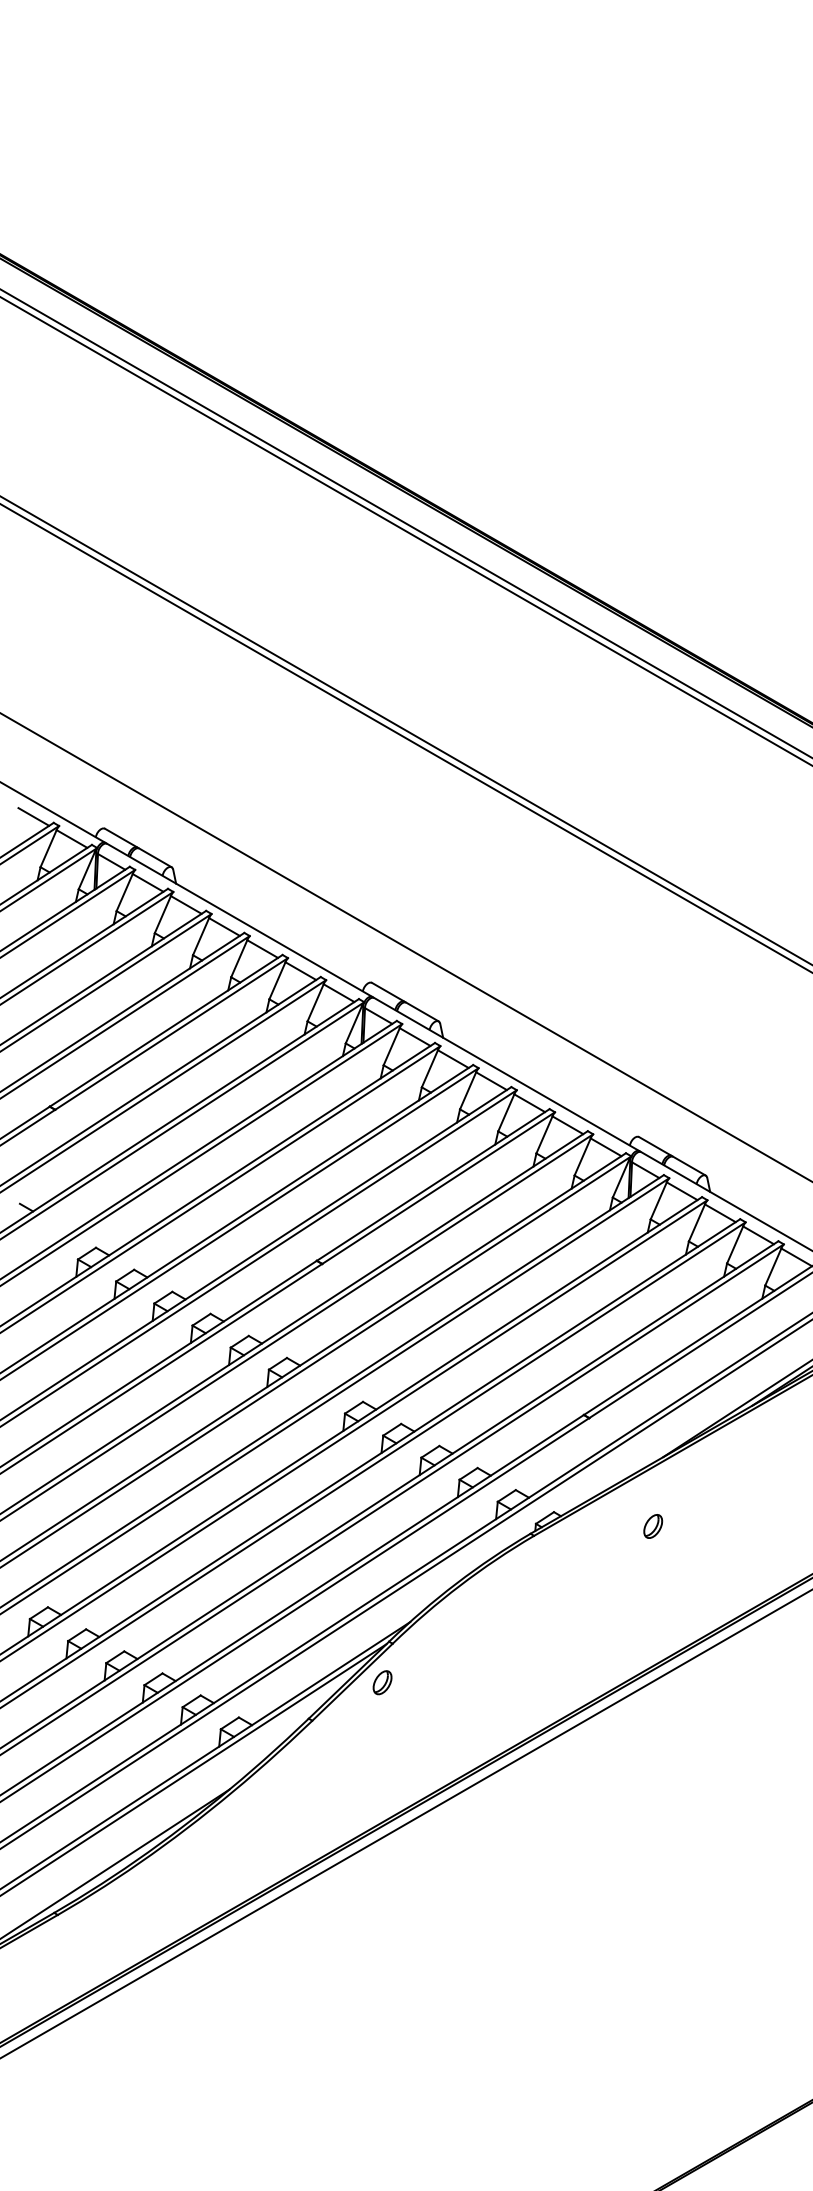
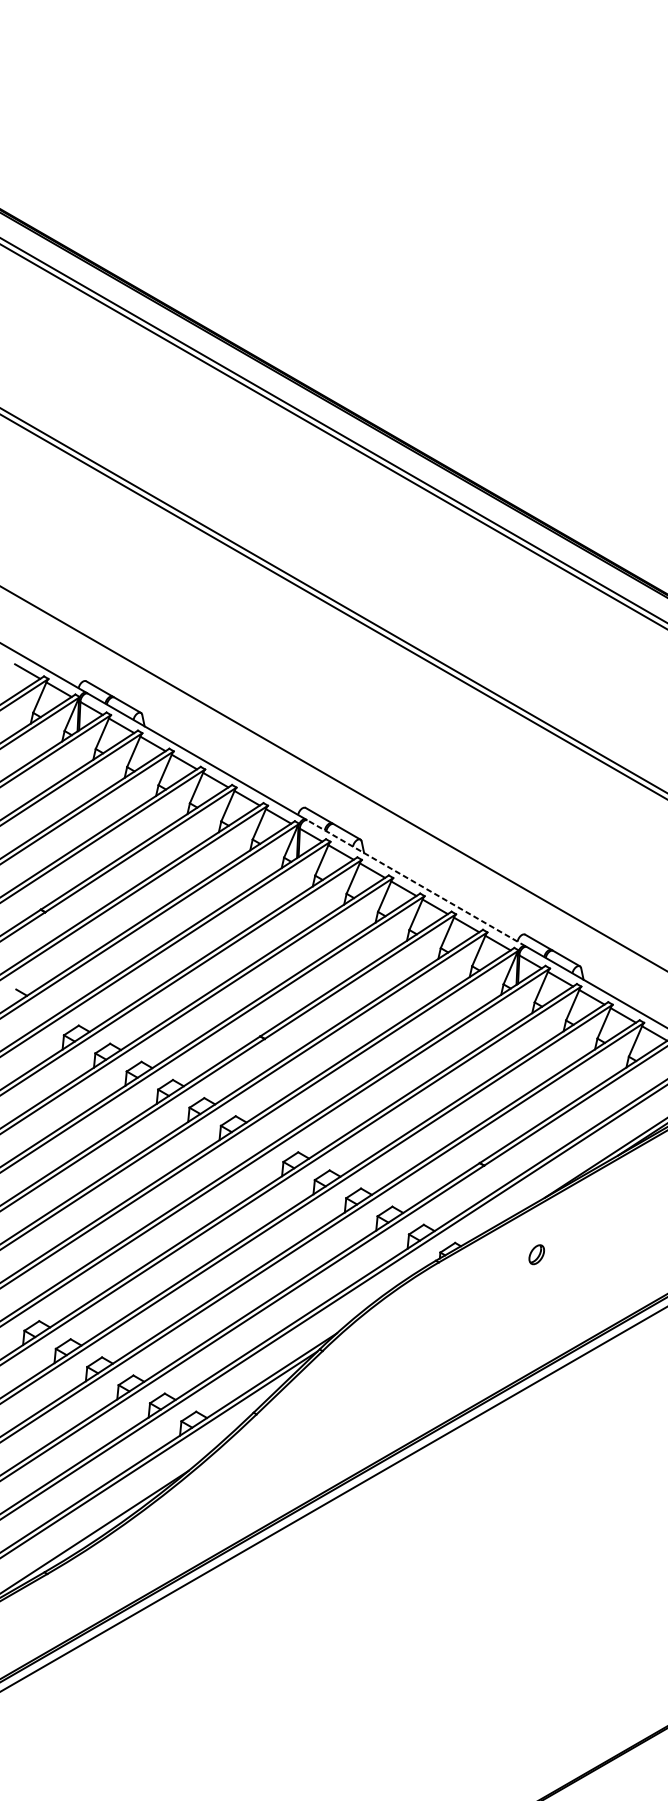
line: (506, 1074) -> (416, 883), solid -> dashed
part: (382, 1682) -> (314, 1382), removed

